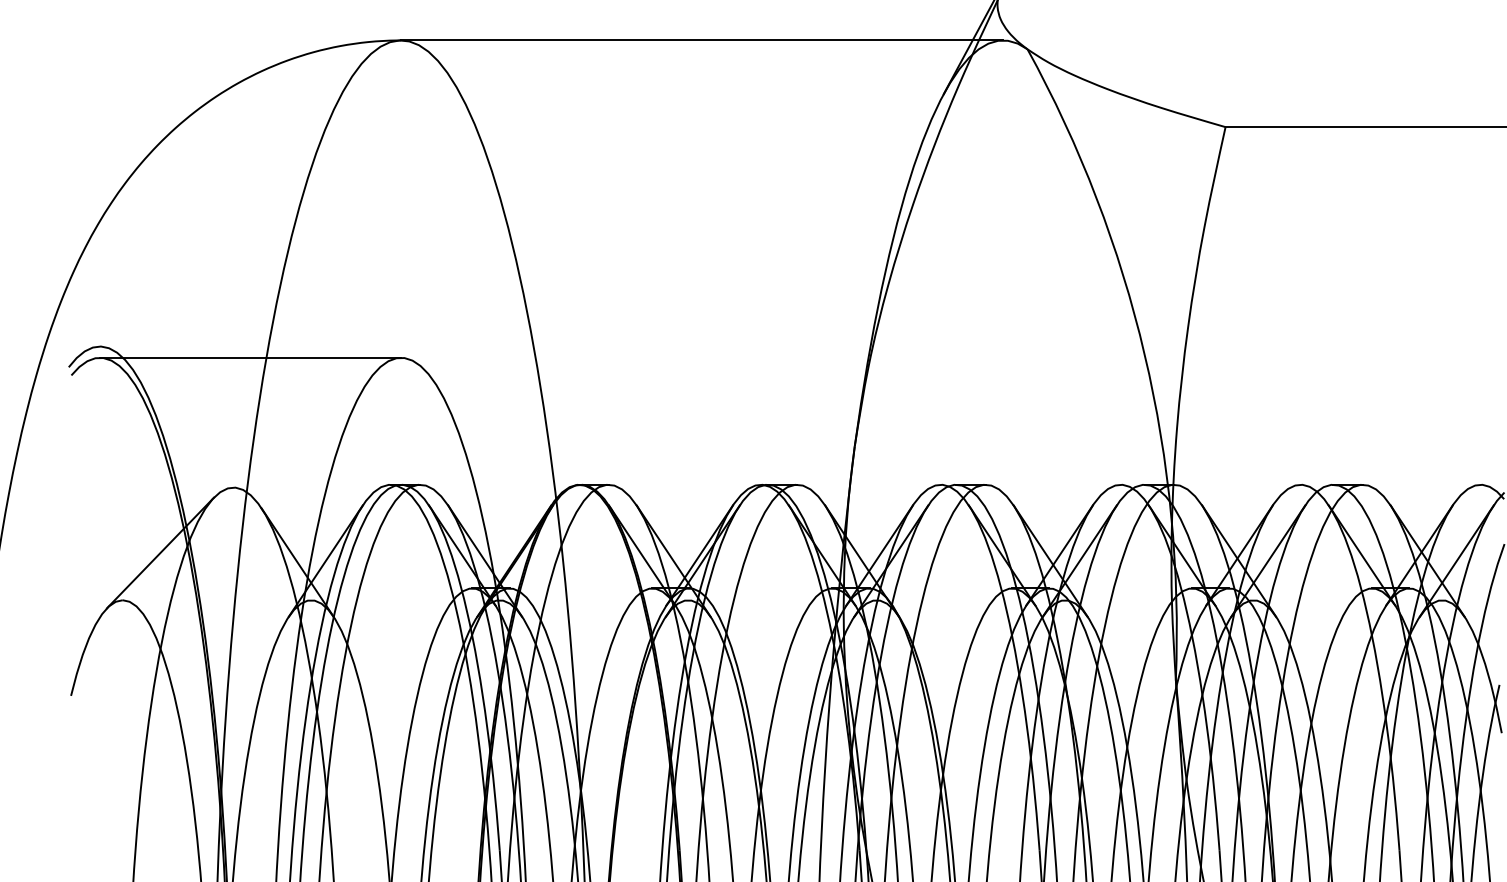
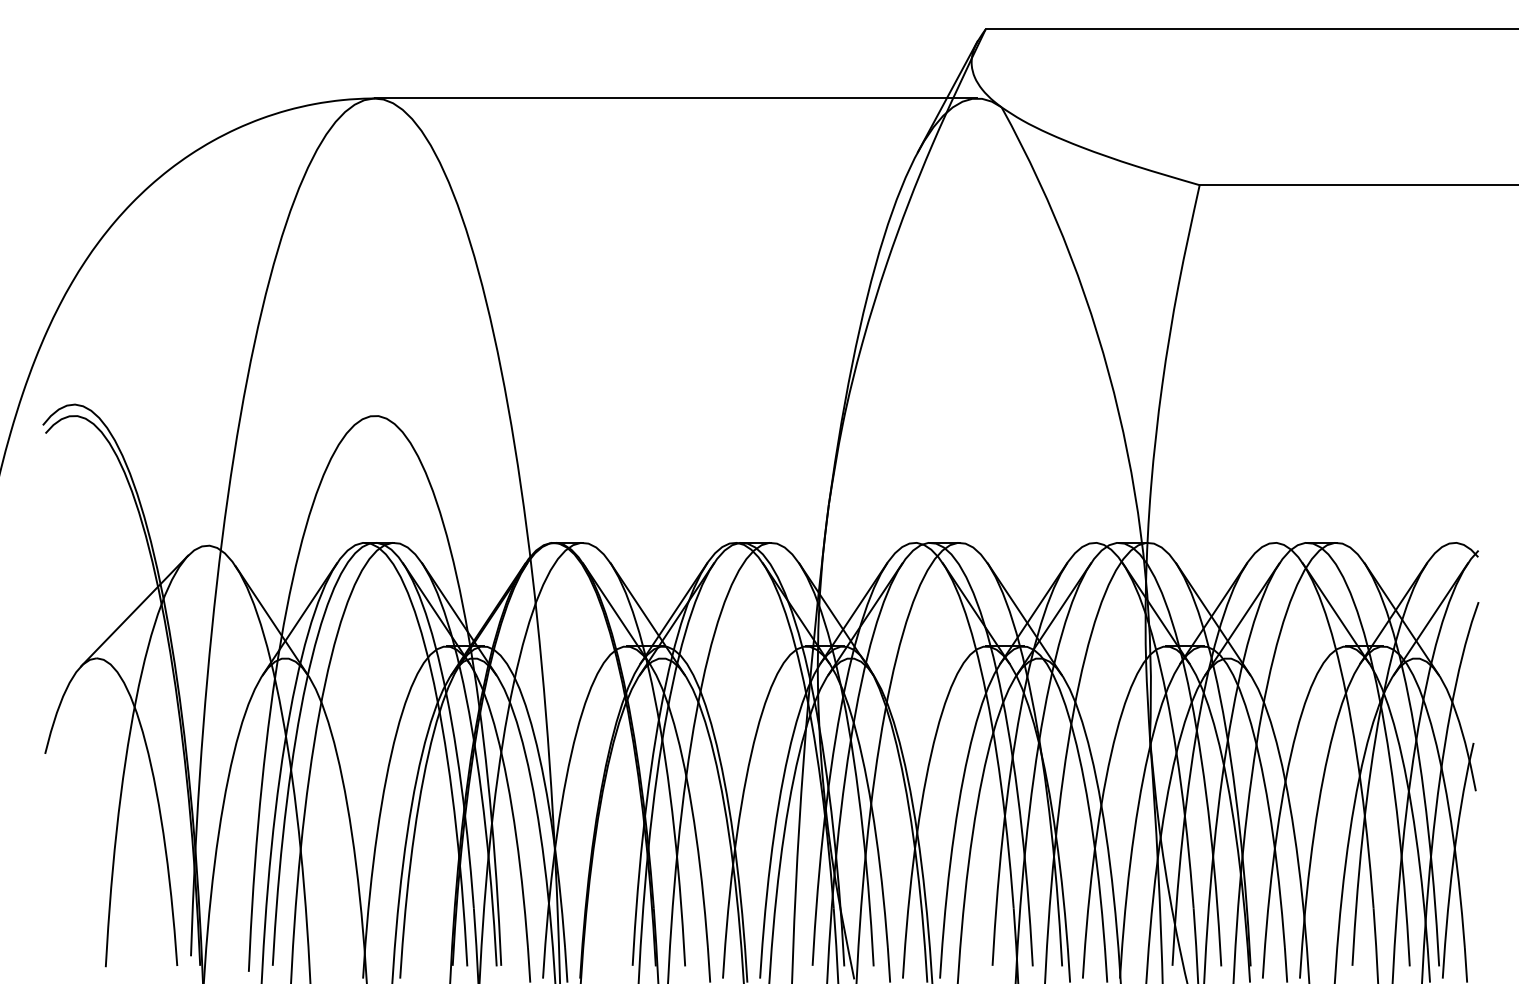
line: (250, 357) -> (224, 415), removed

